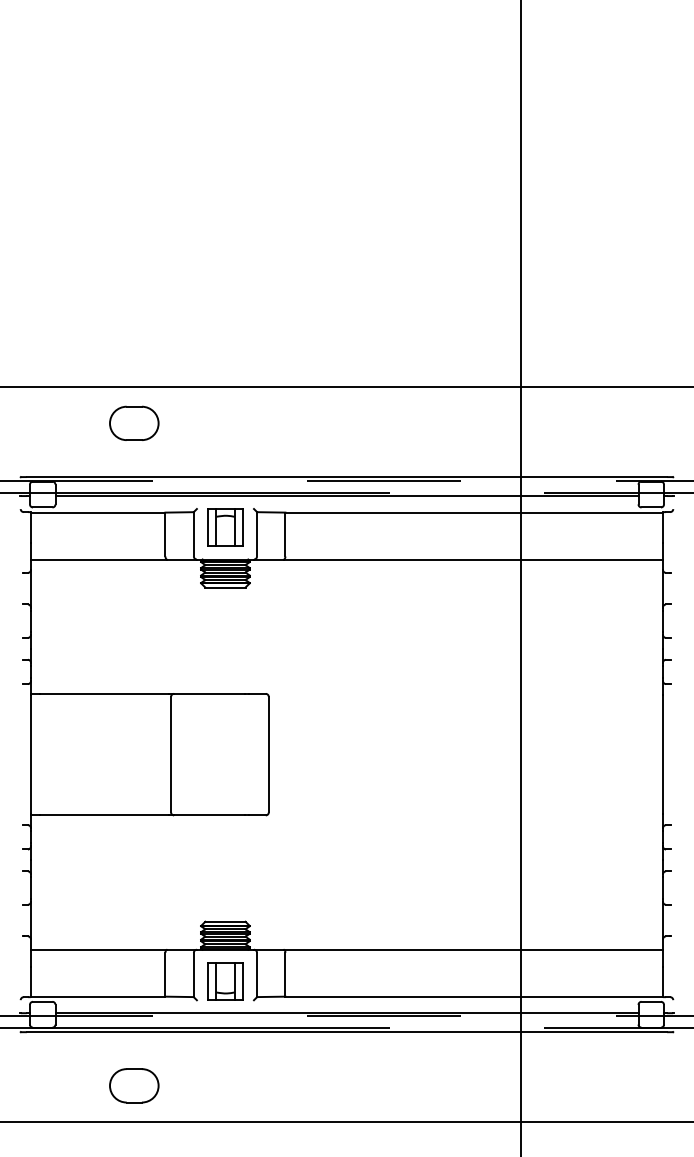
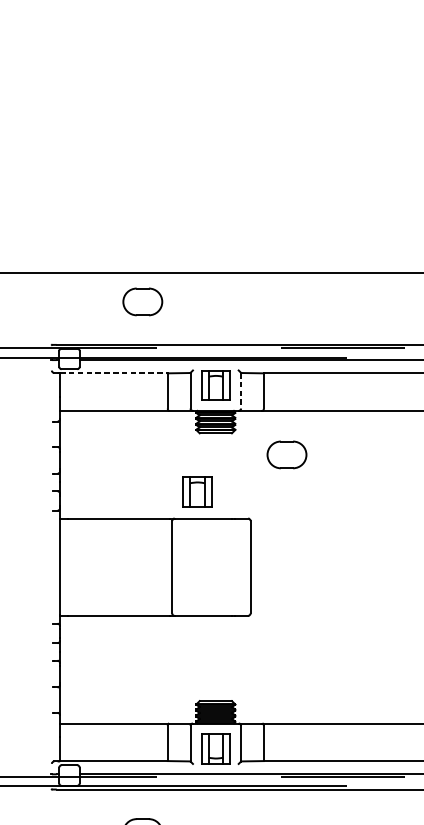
line: (98, 512) -> (114, 373), solid -> dashed
line: (257, 534) -> (241, 390), solid -> dashed
part: (314, 613) -> (287, 454), added
part: (202, 660) -> (197, 491), added

